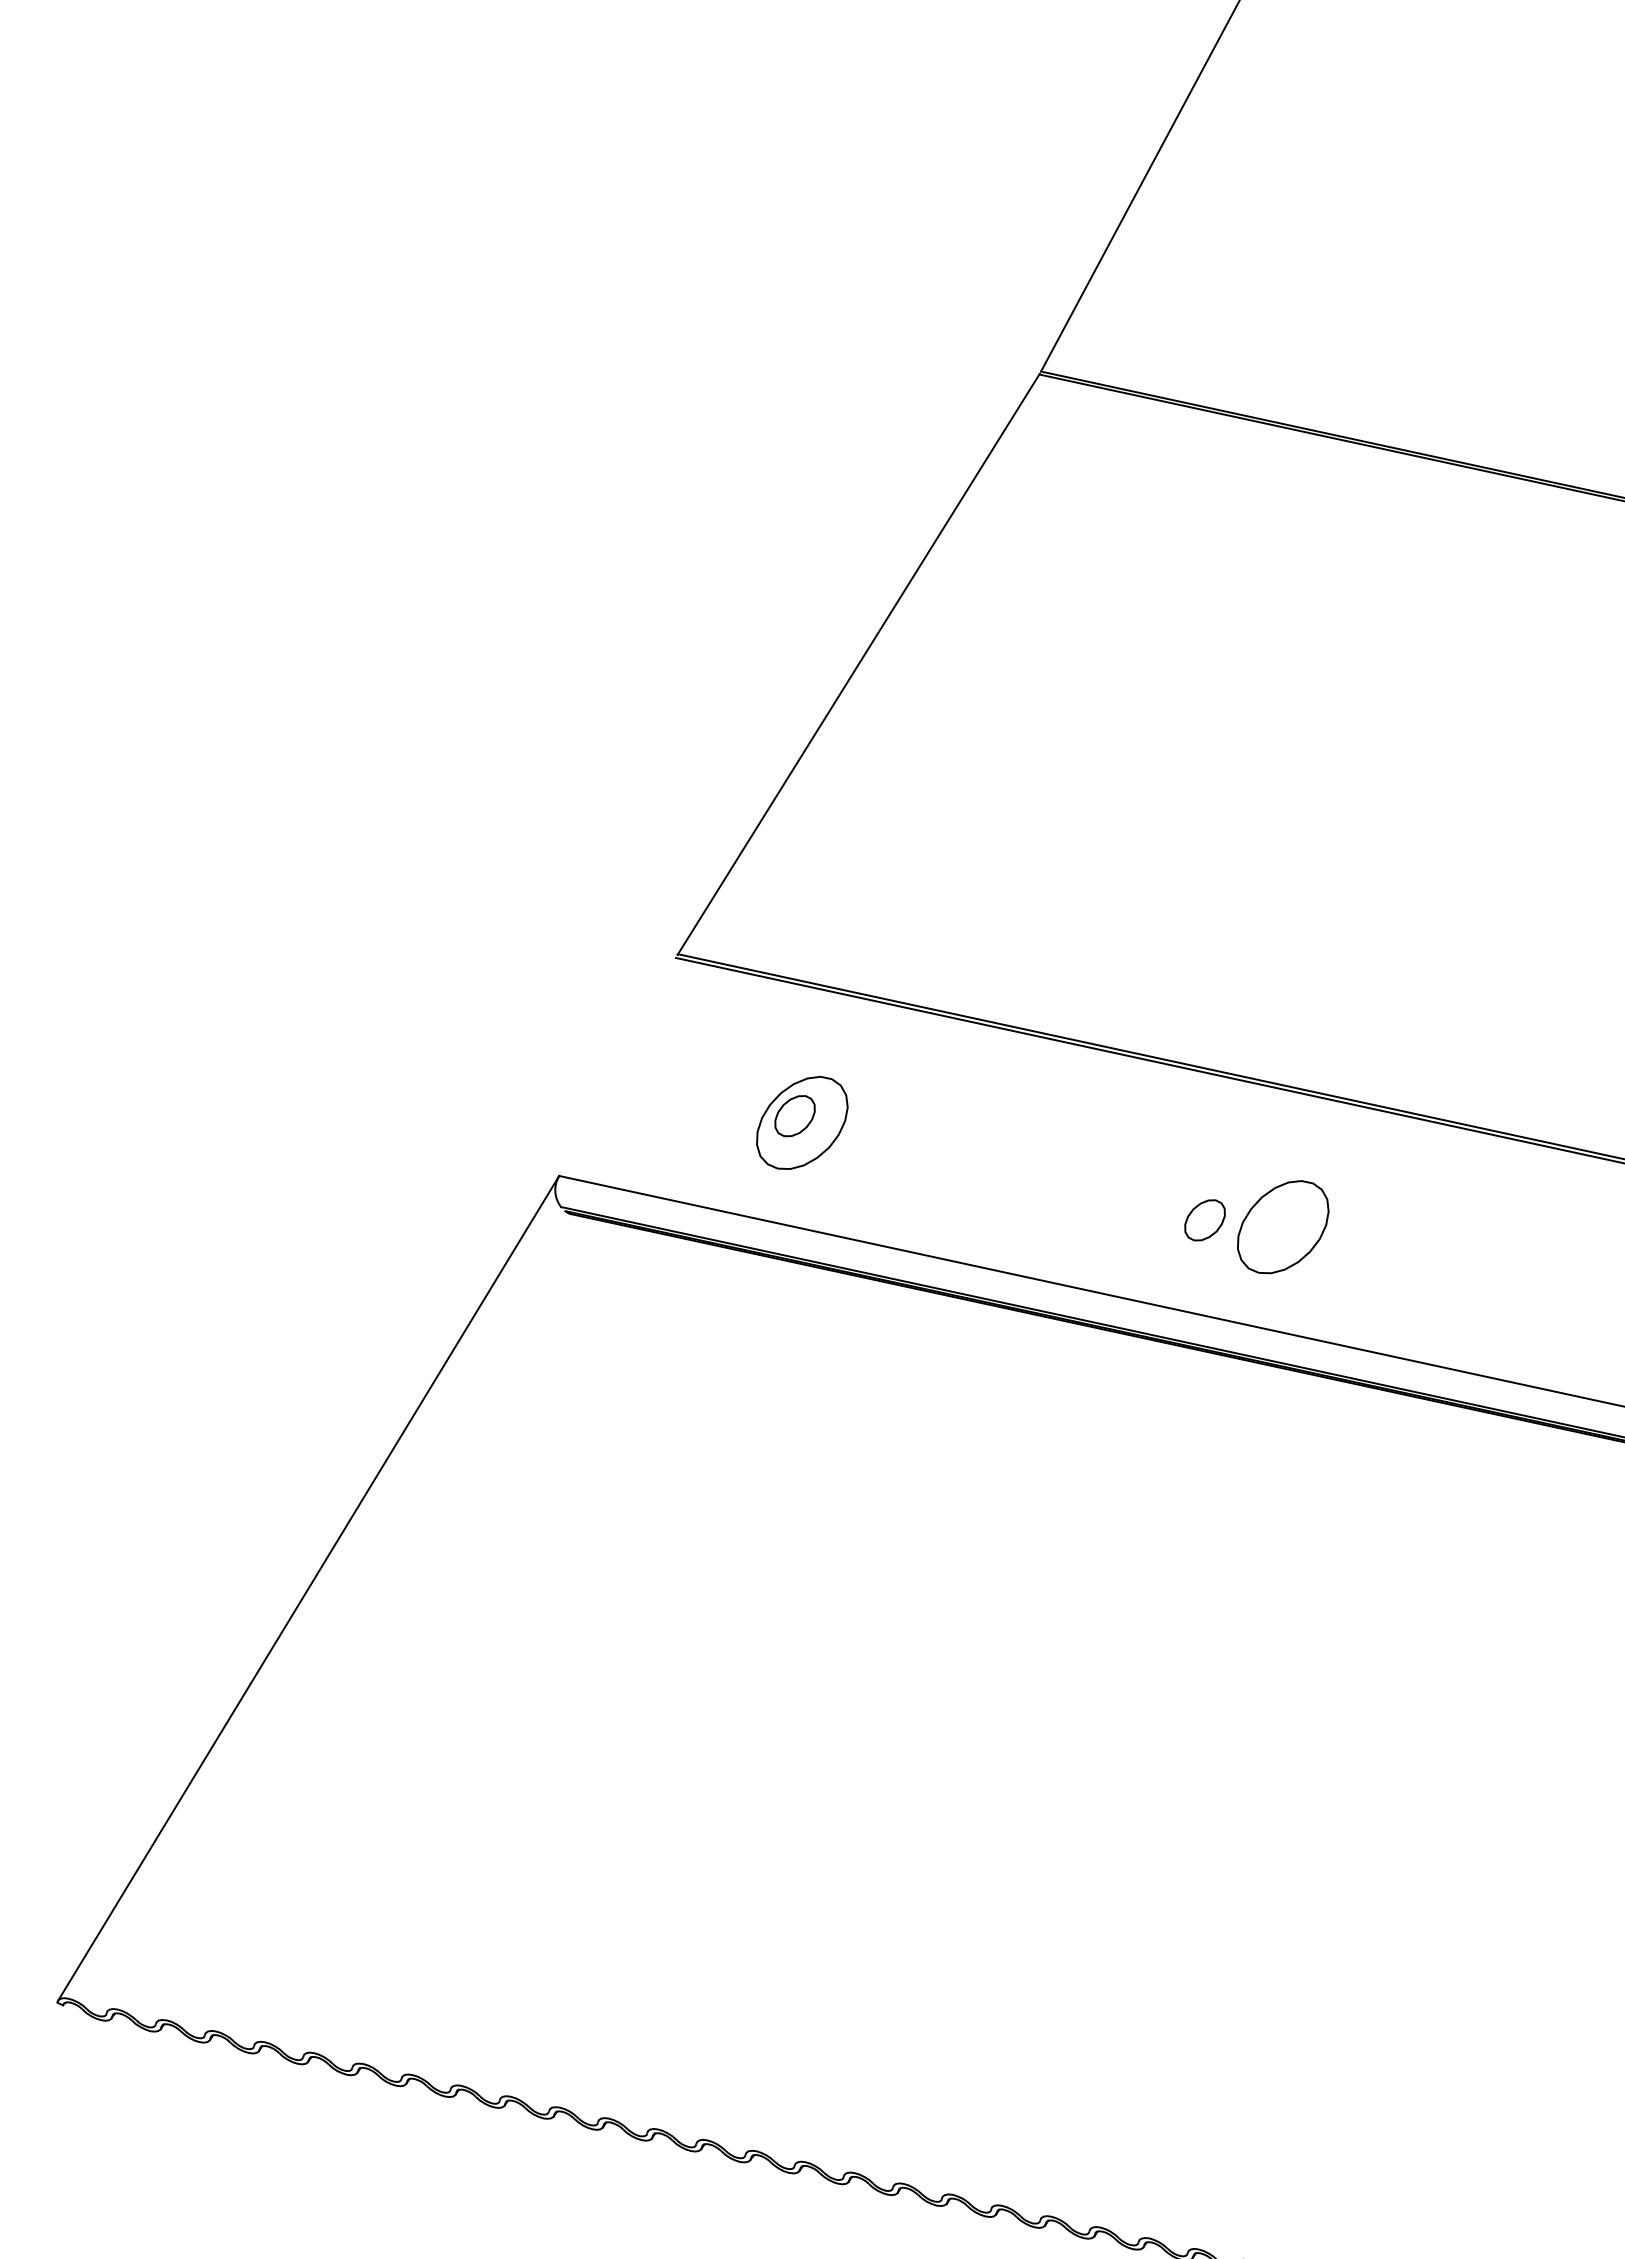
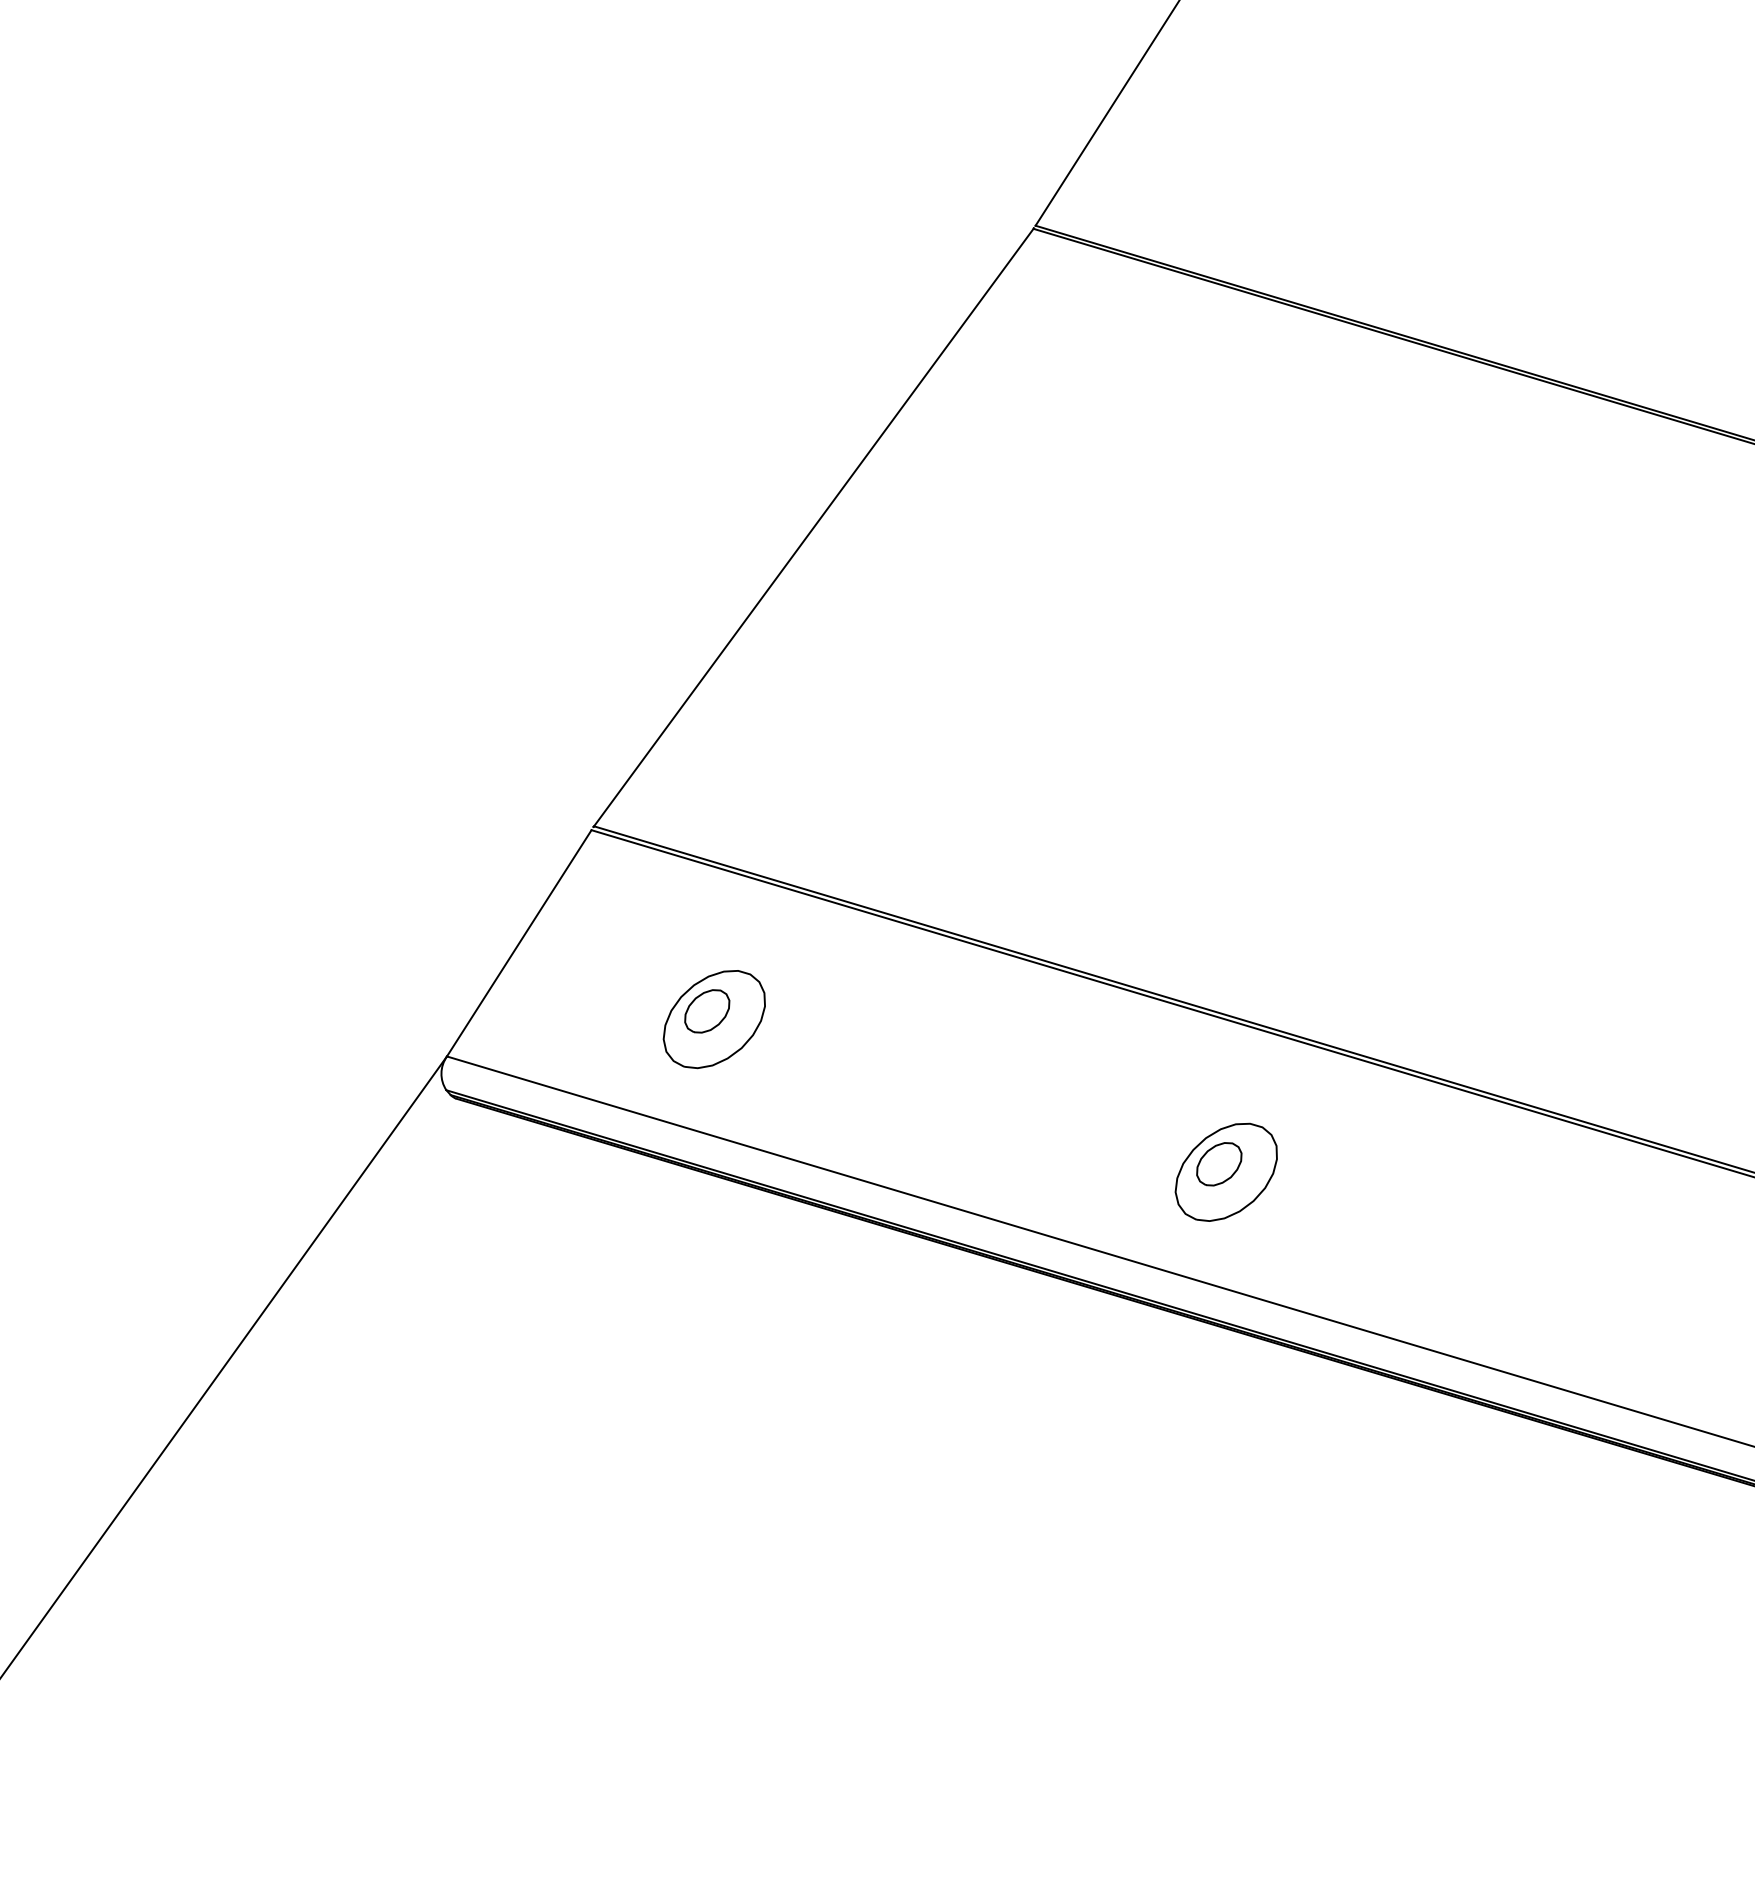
line: (617, 1066) -> (519, 942), added
part: (1204, 1220) -> (1218, 1164), moved

